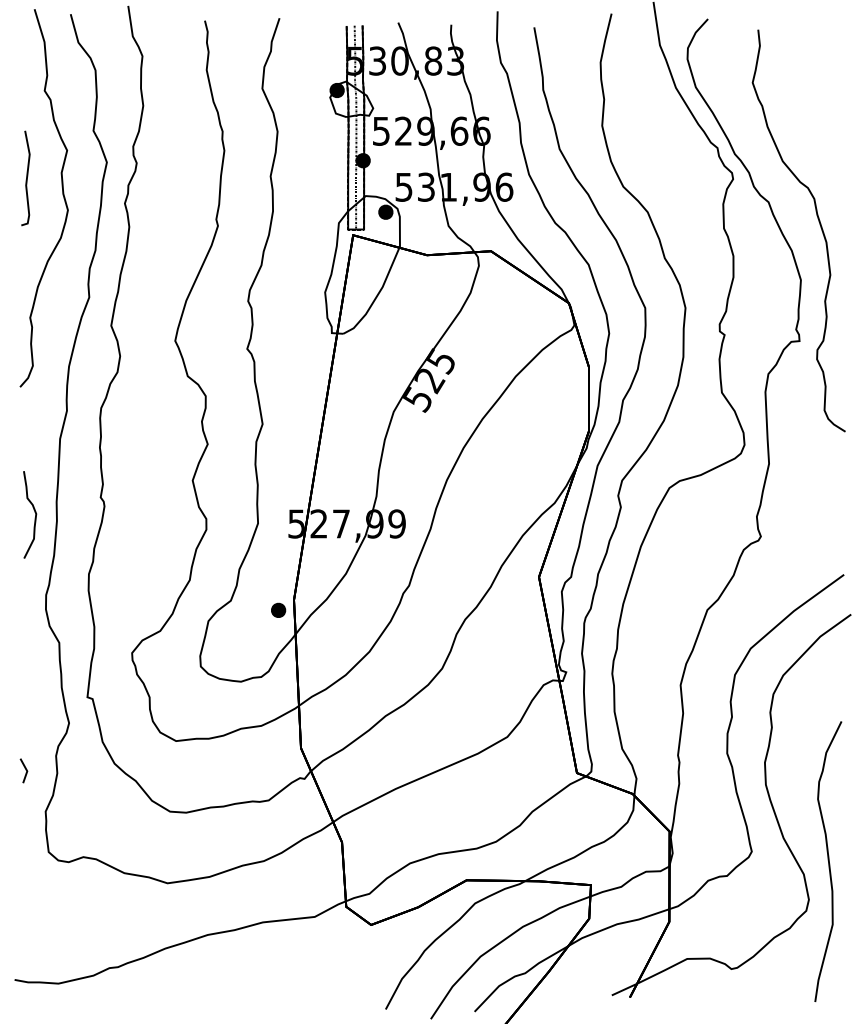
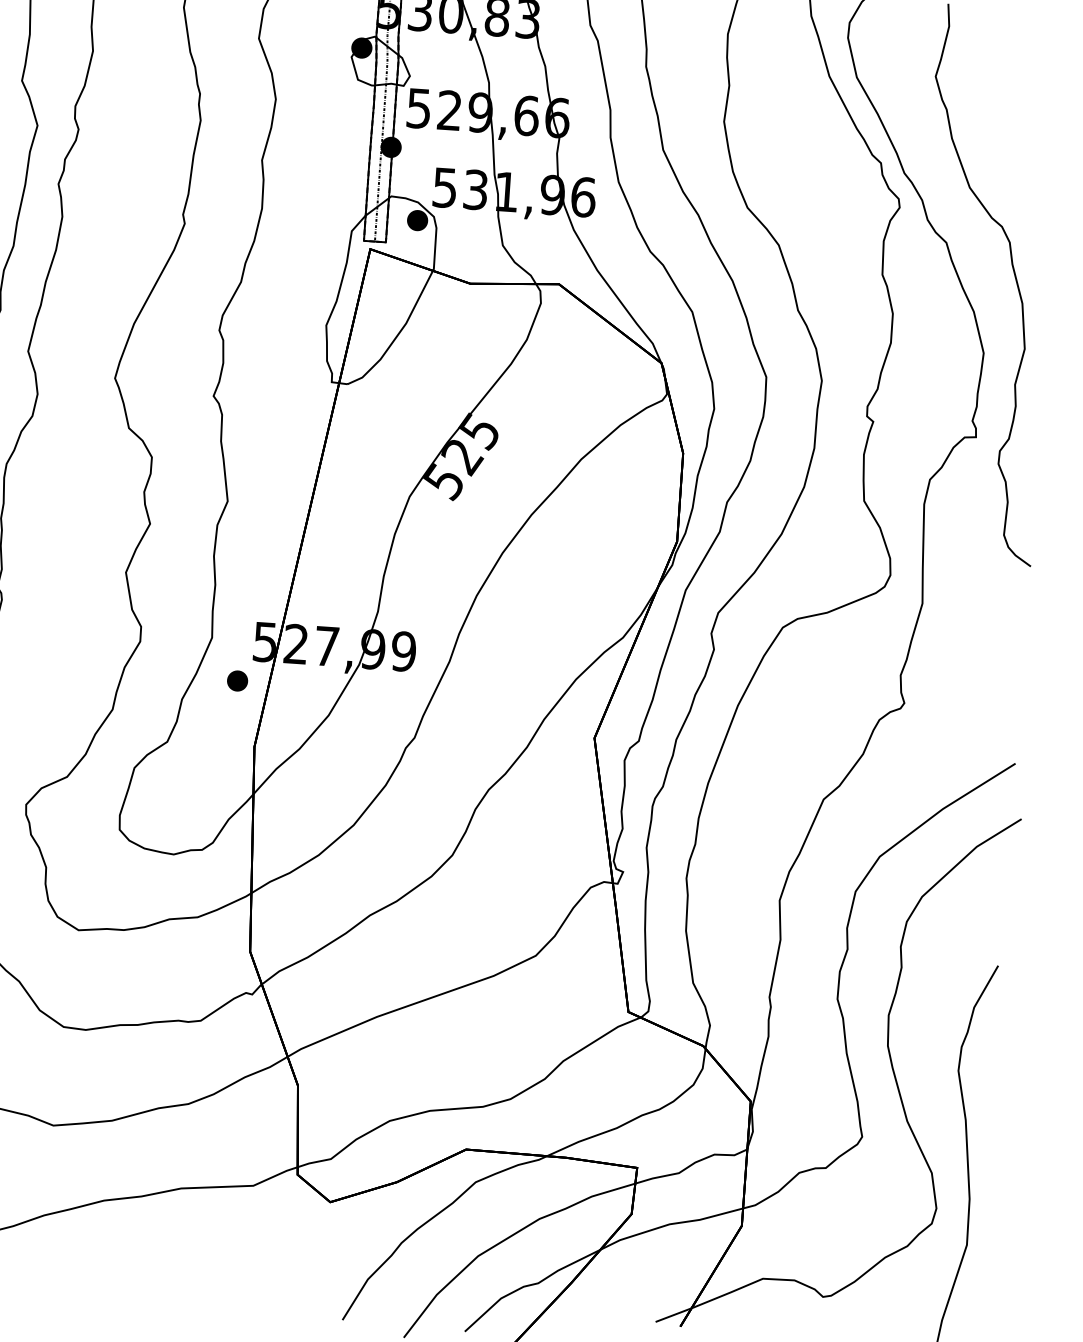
part: (278, 609) -> (237, 679), moved

